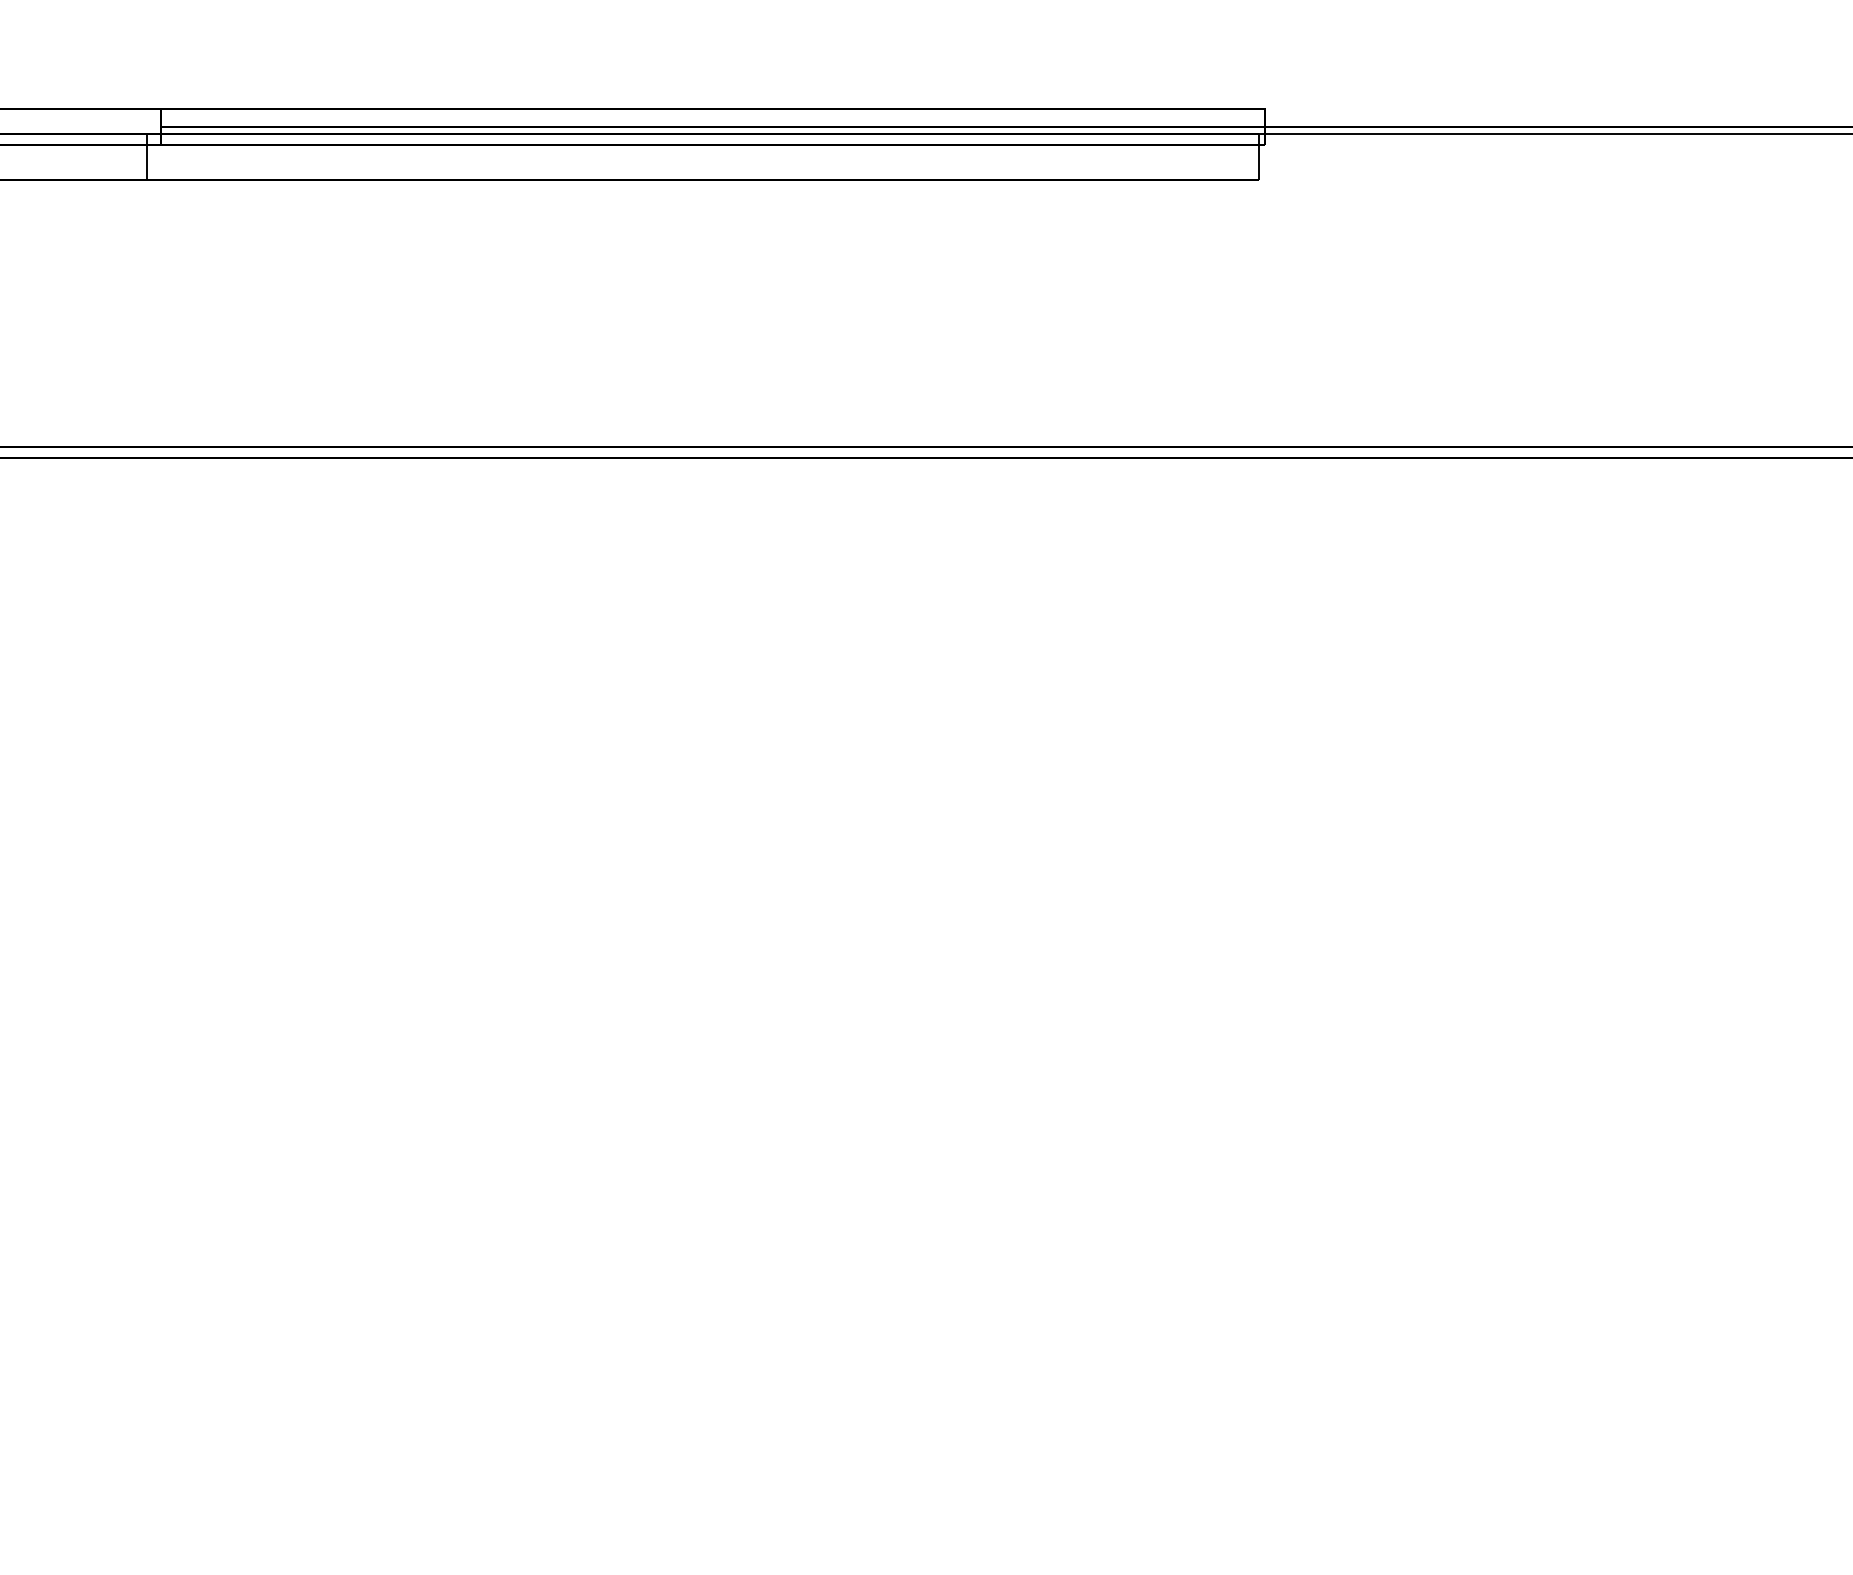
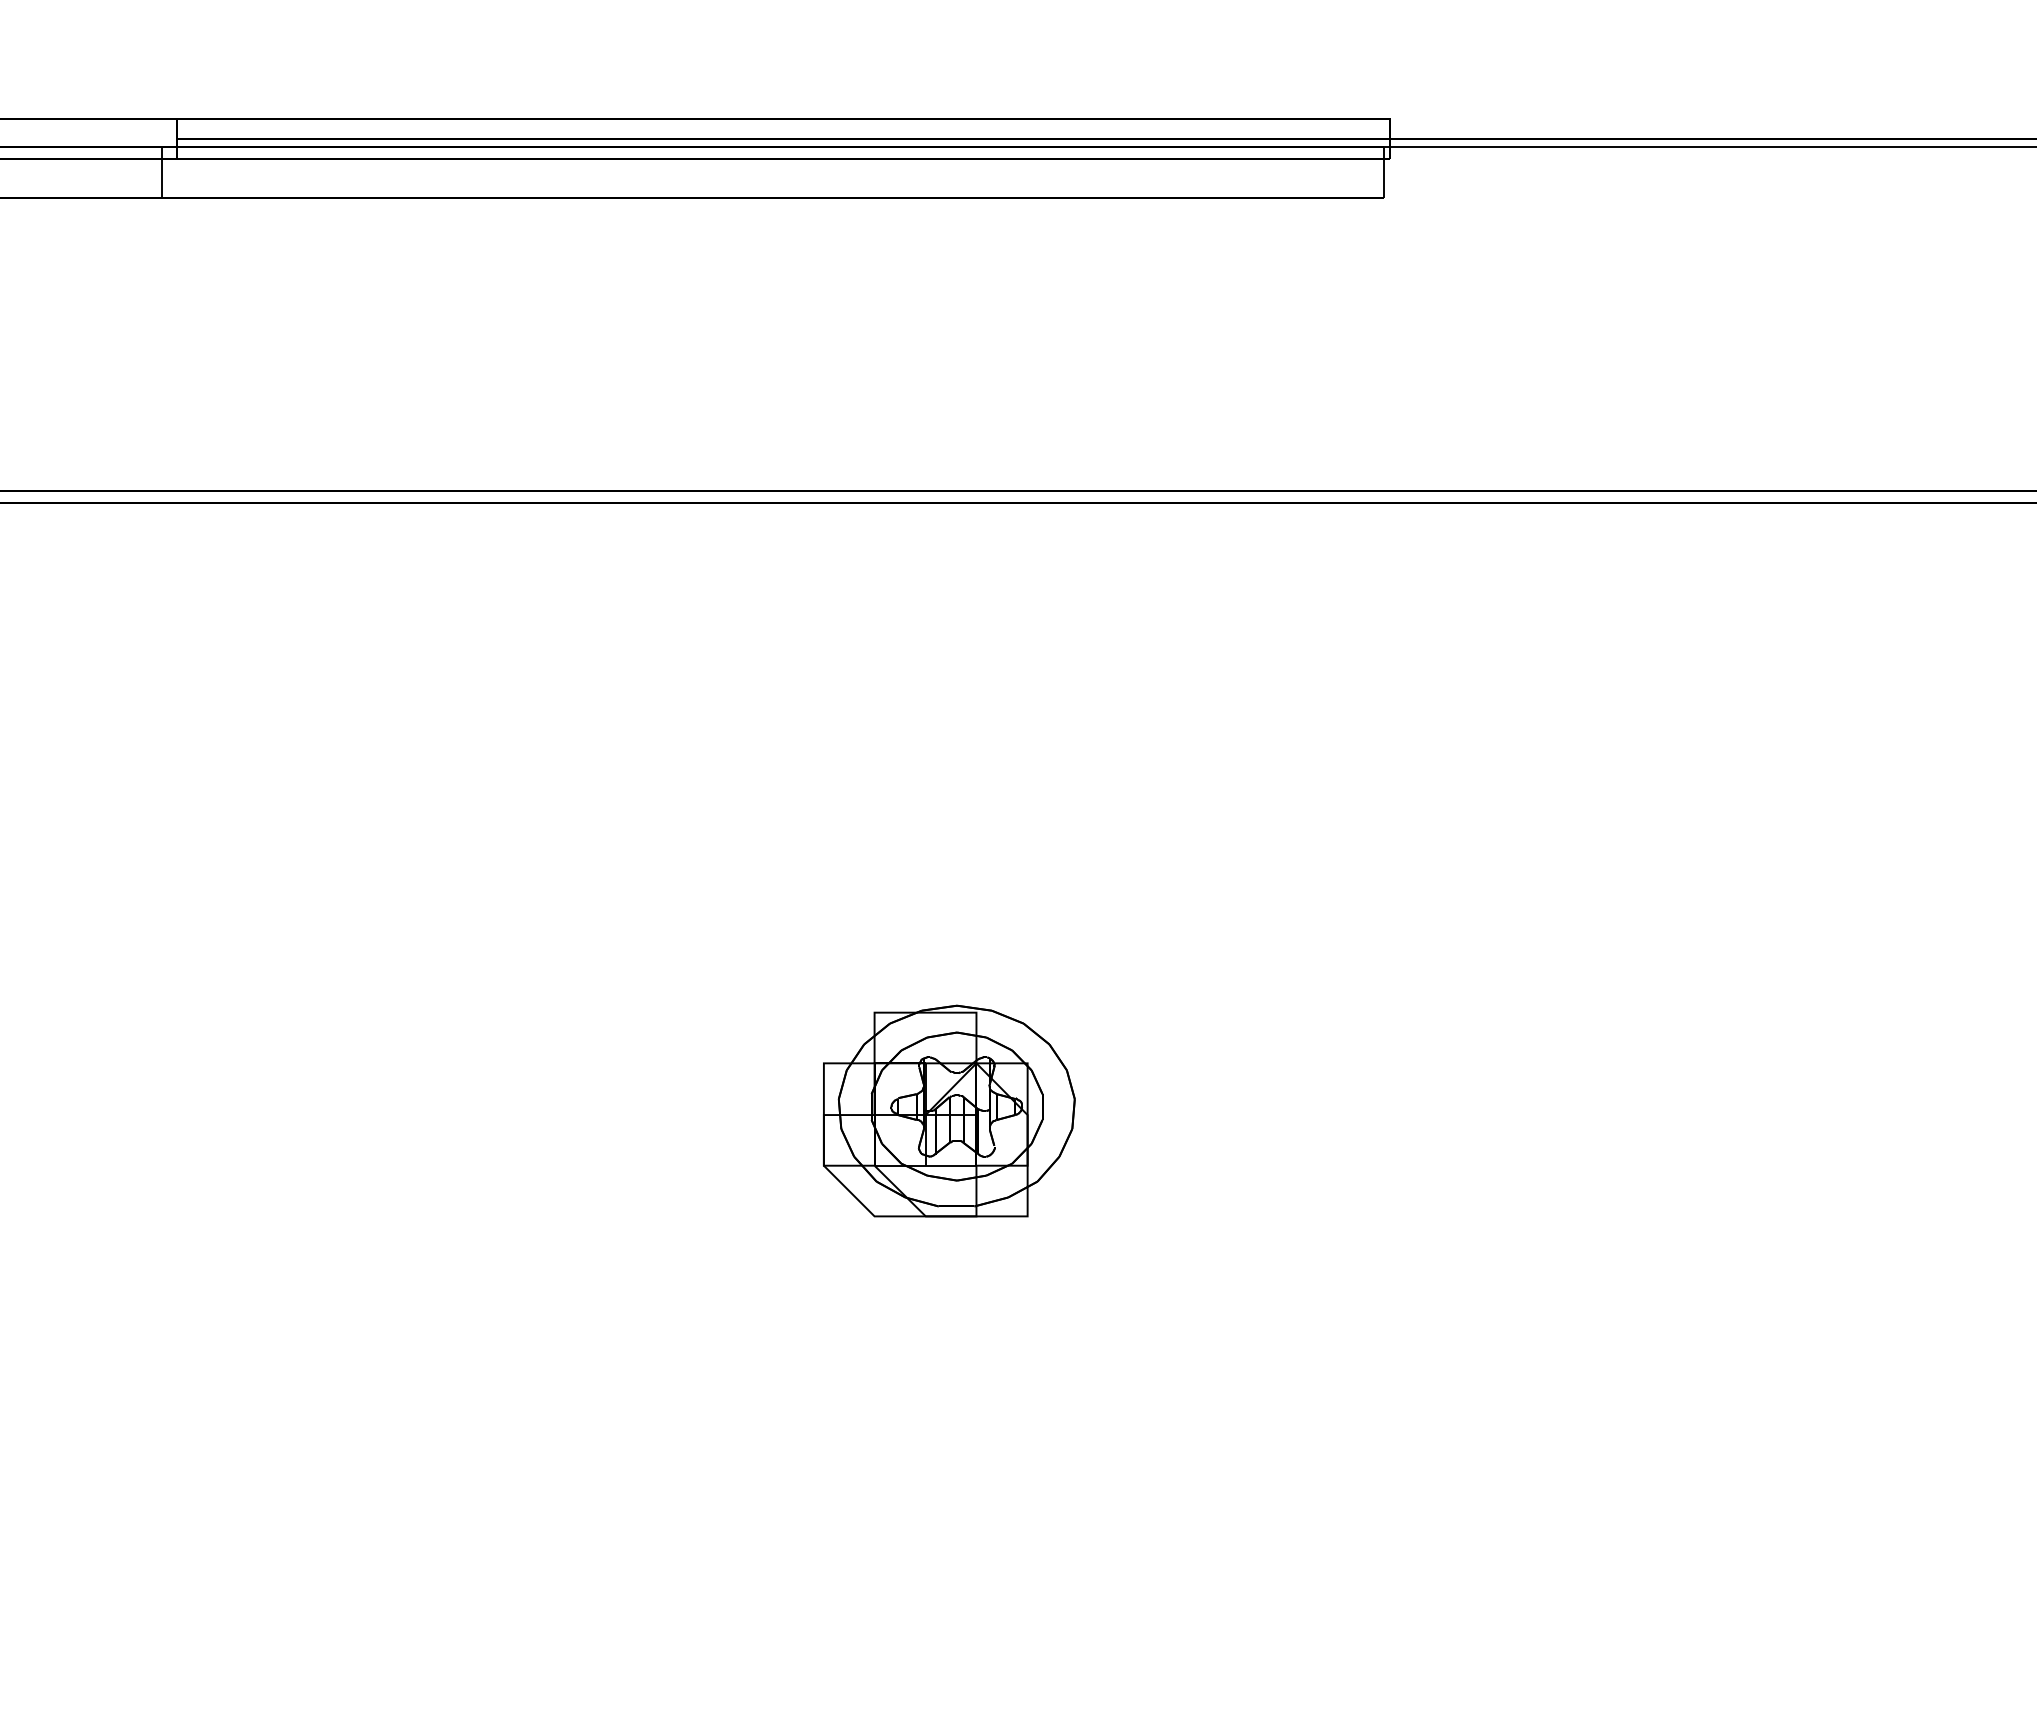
part: (863, 1010) -> (949, 1110), added

